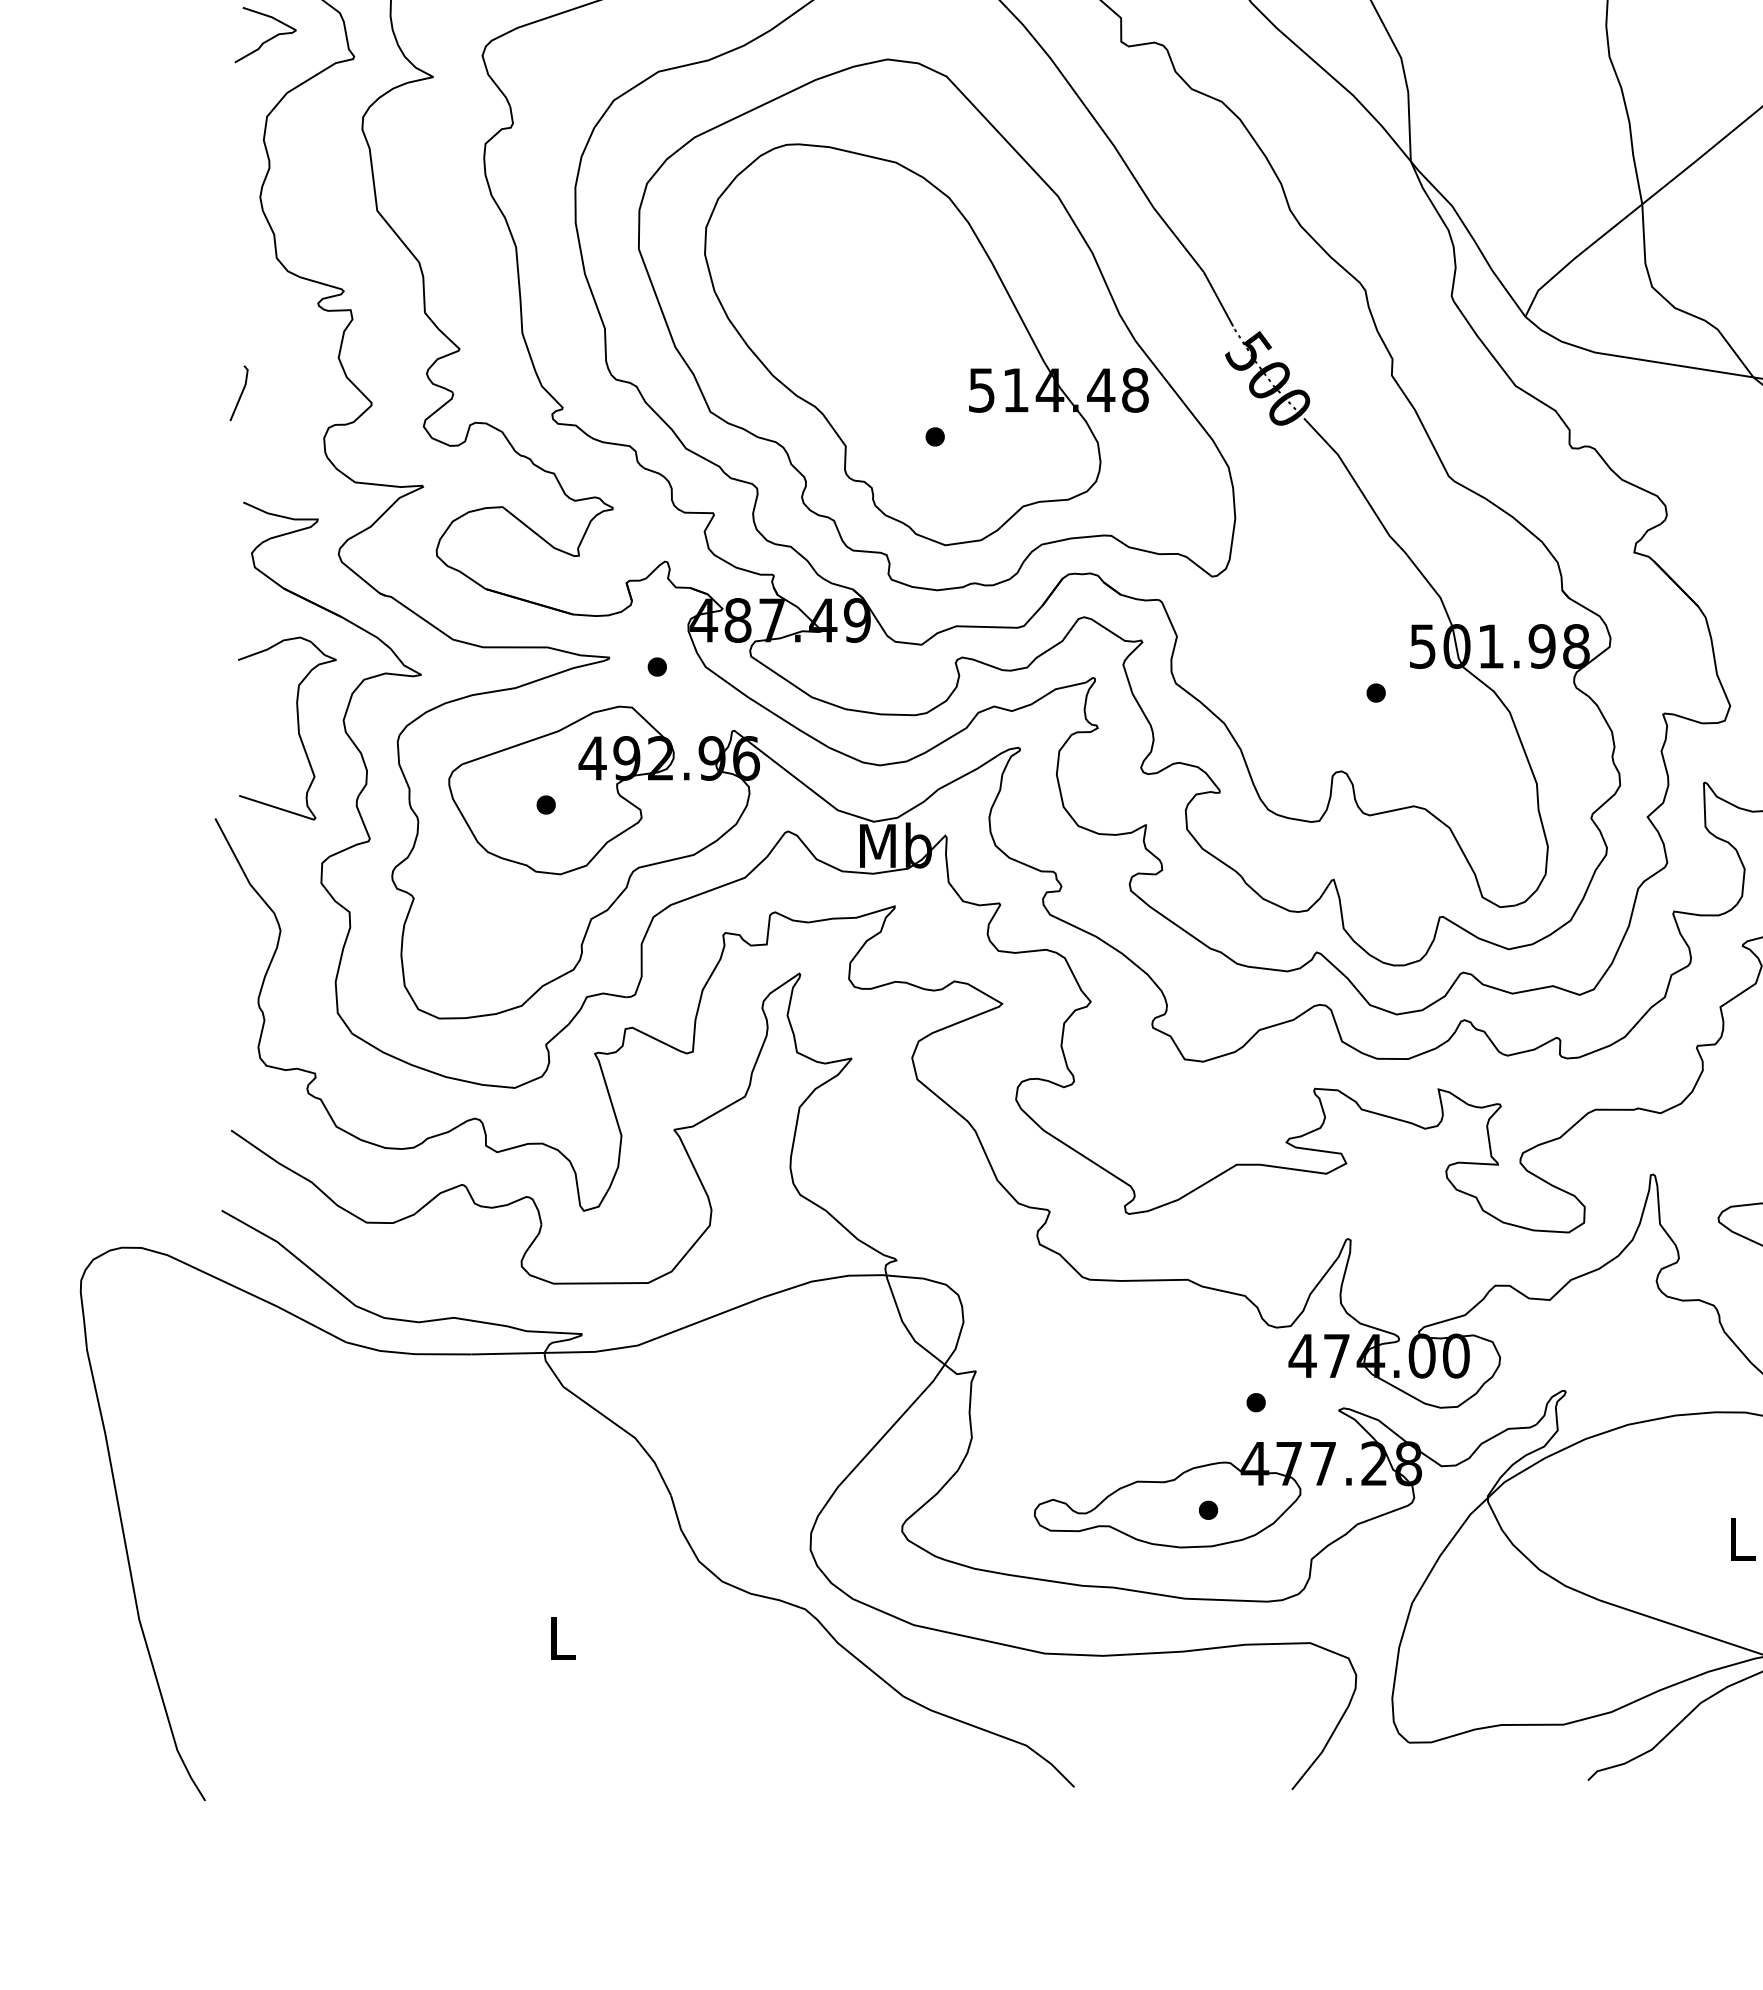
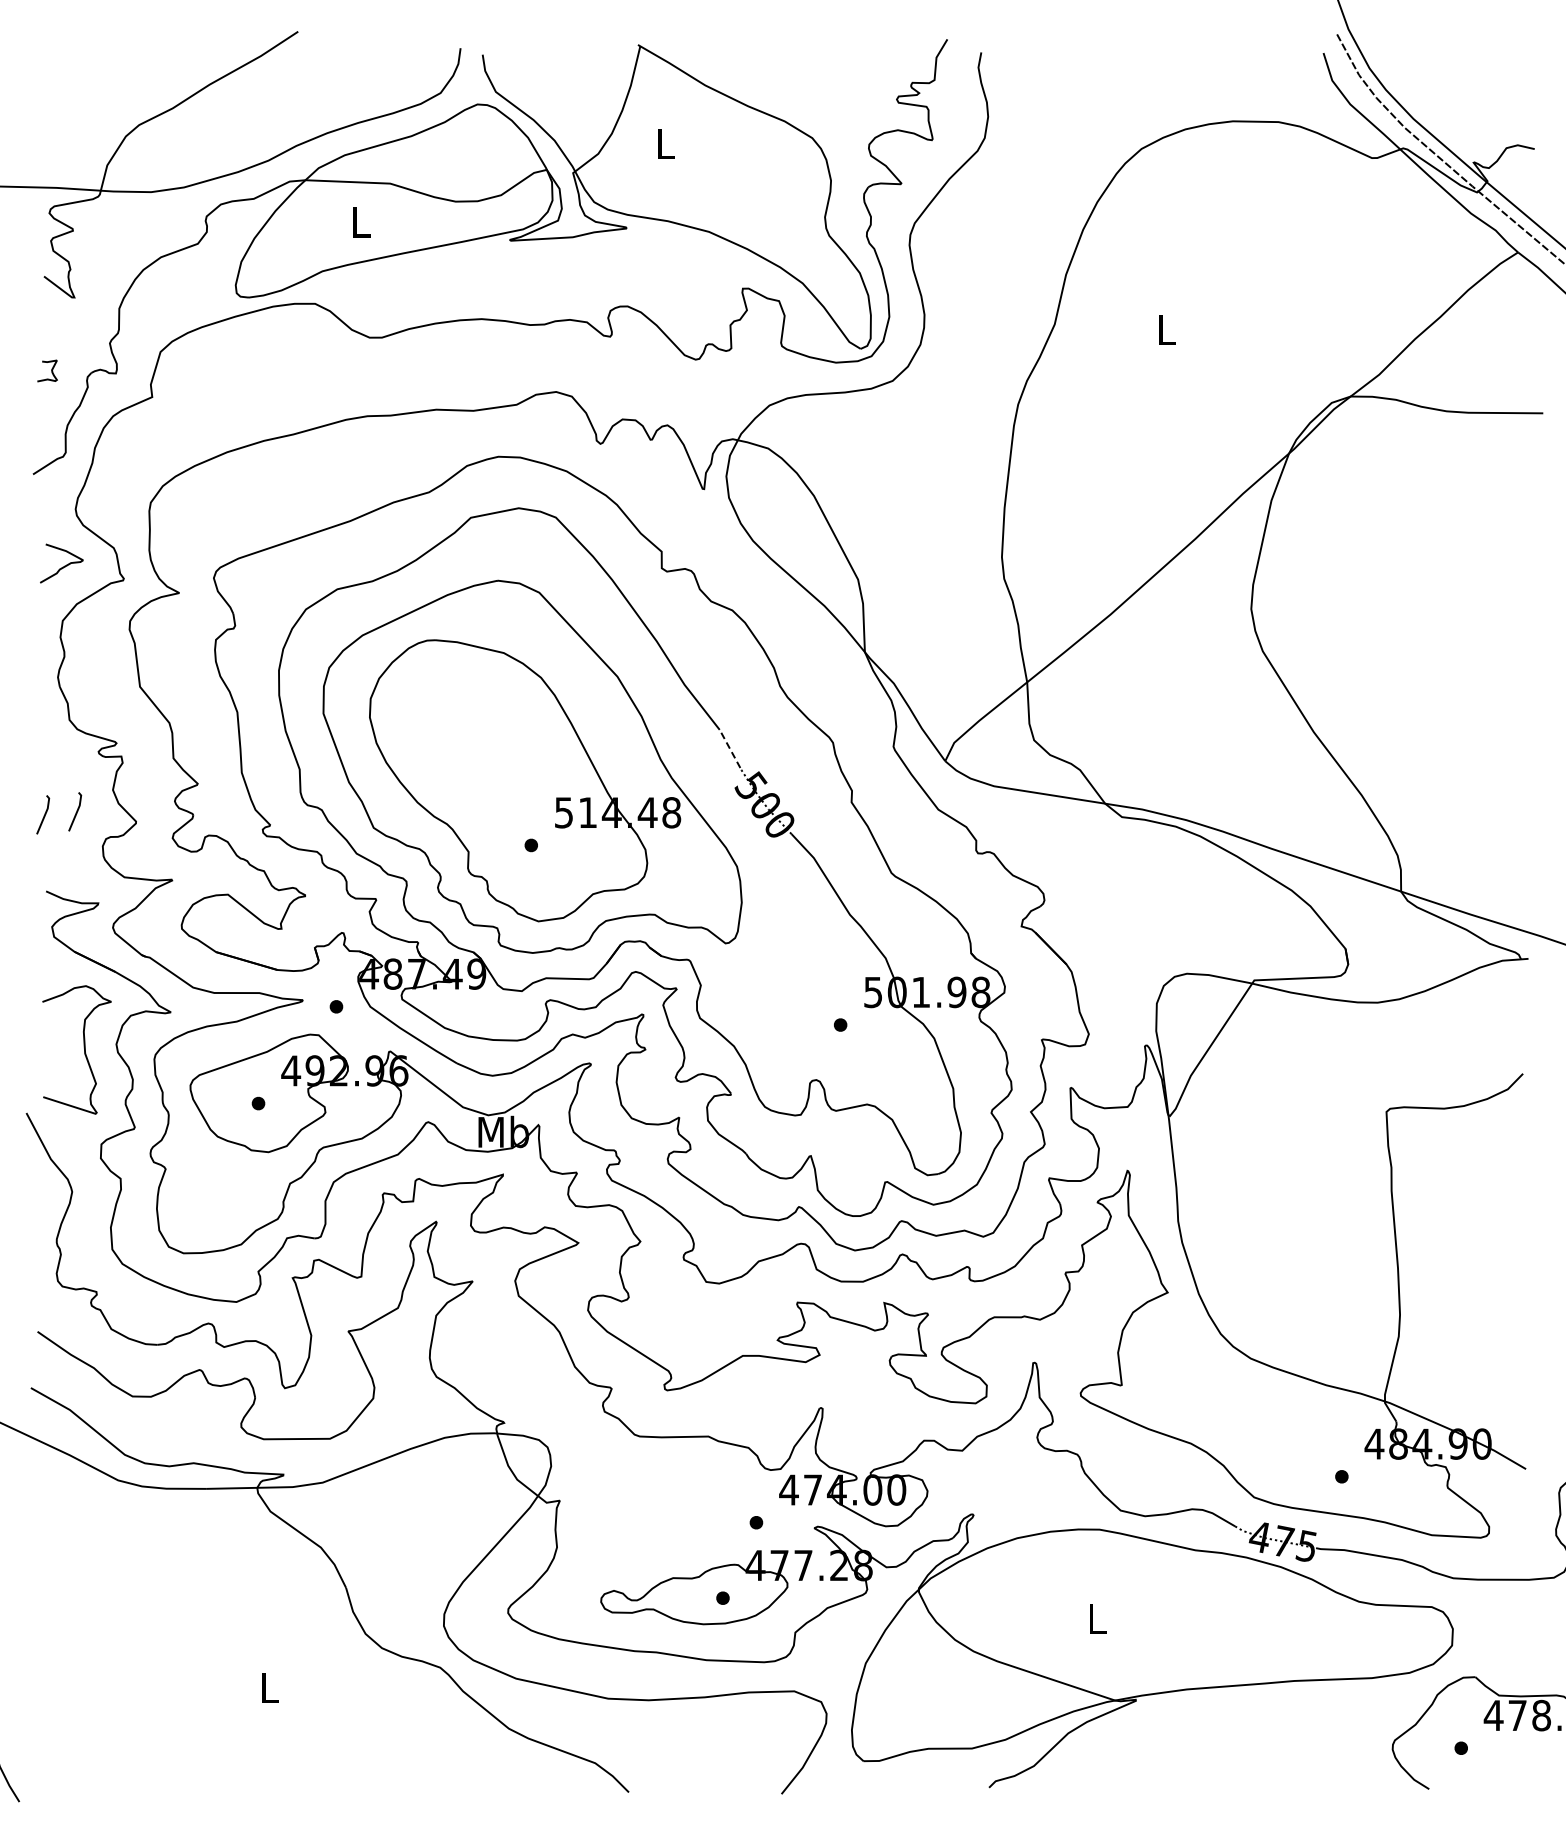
line: (1219, 298) -> (730, 748), solid -> dashed
line: (286, 388) -> (76, 811), added

